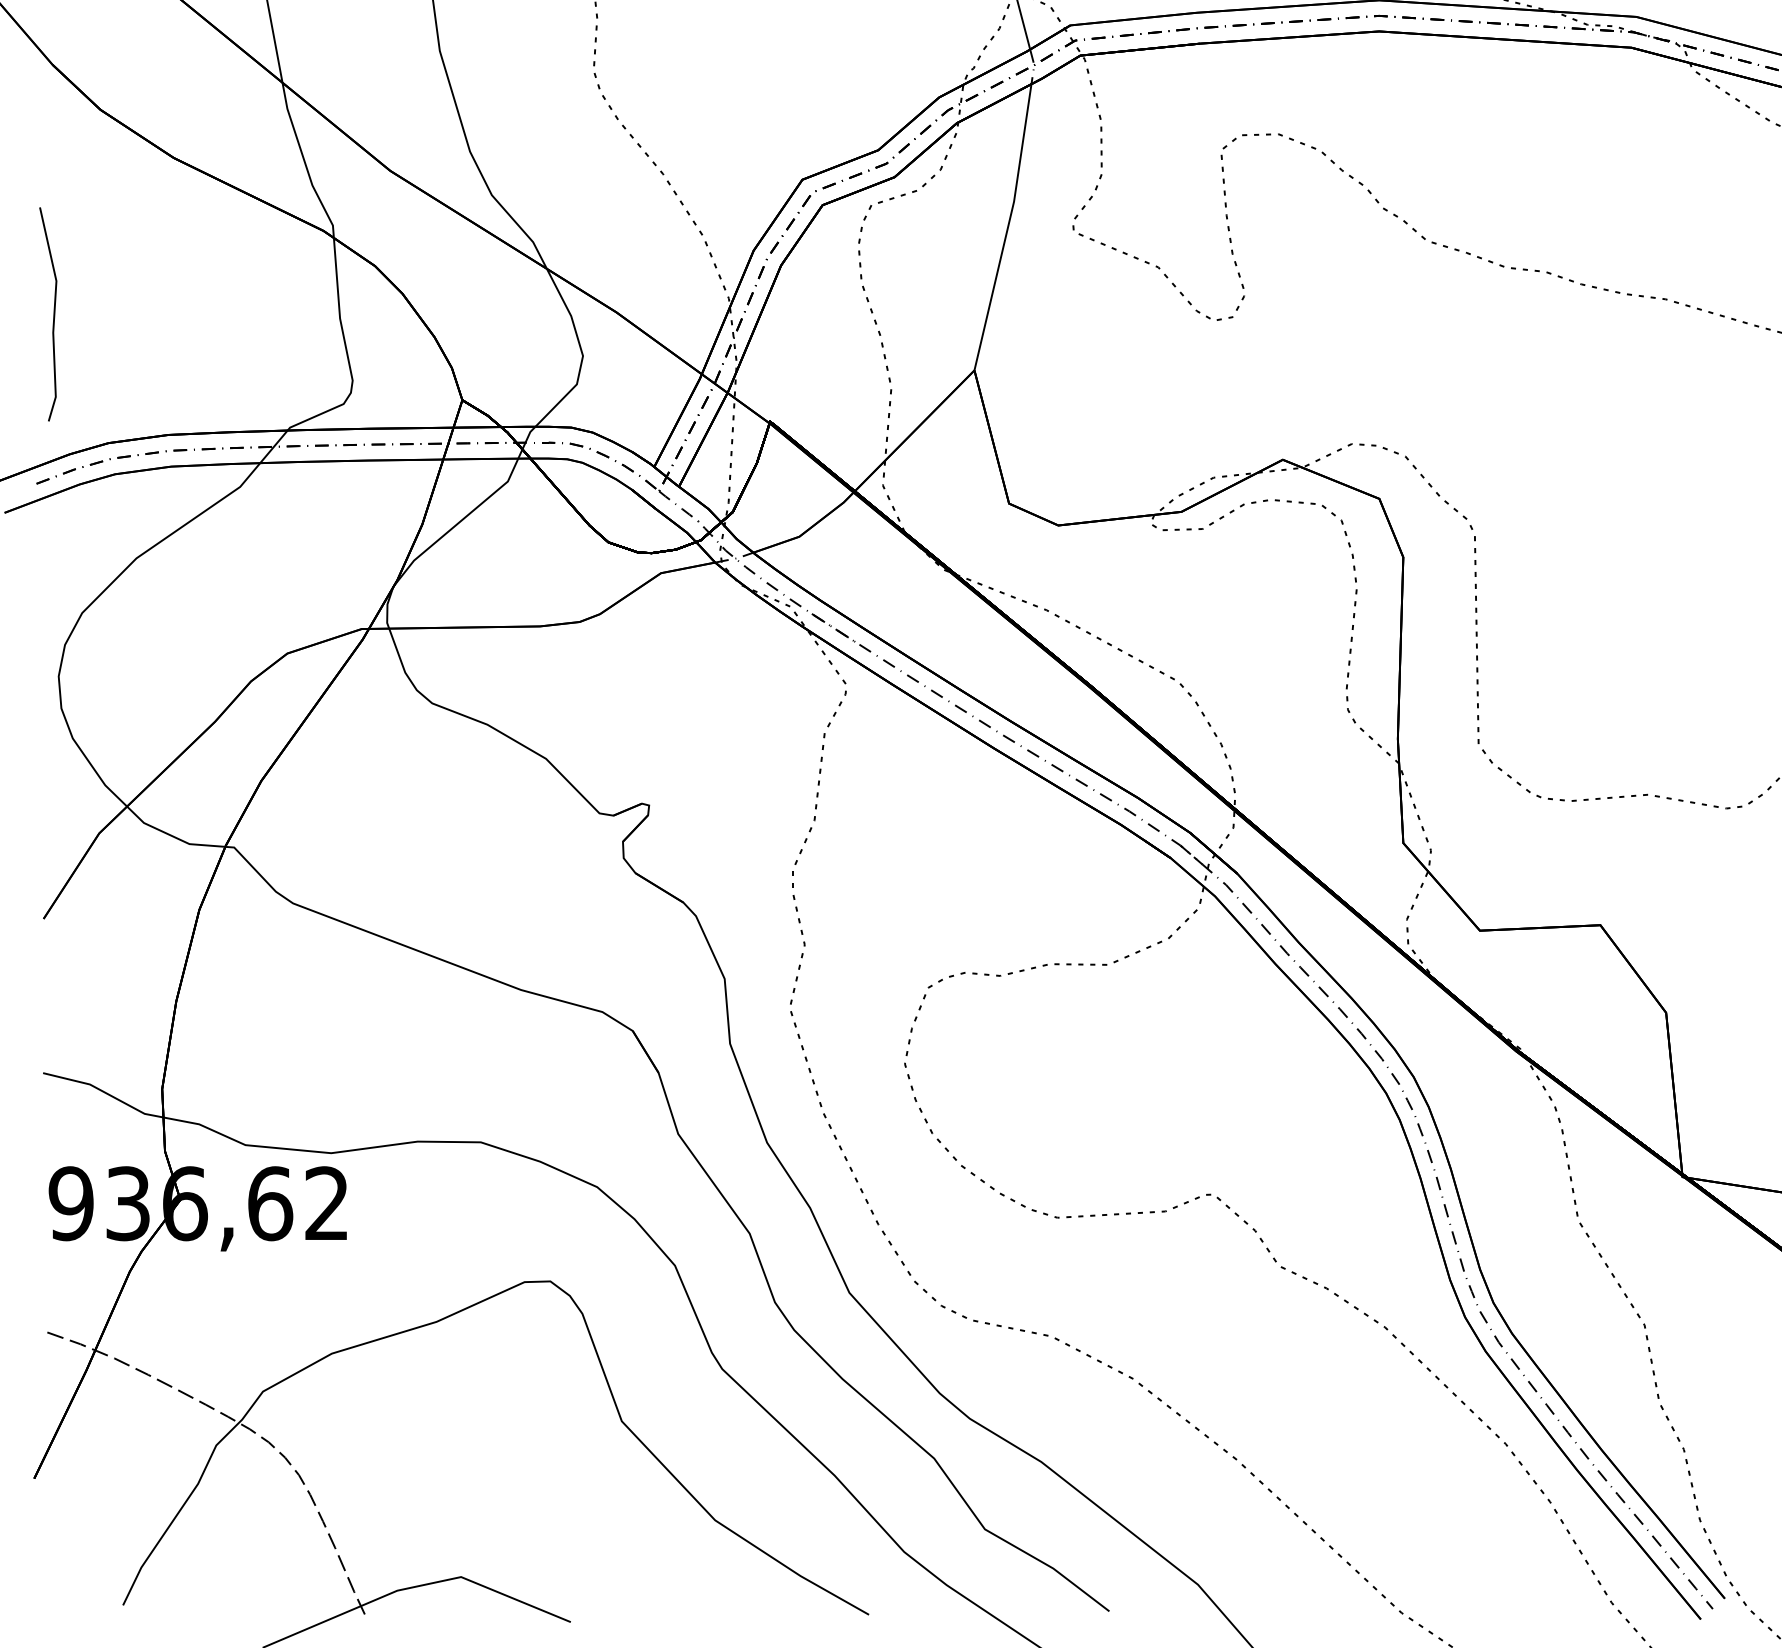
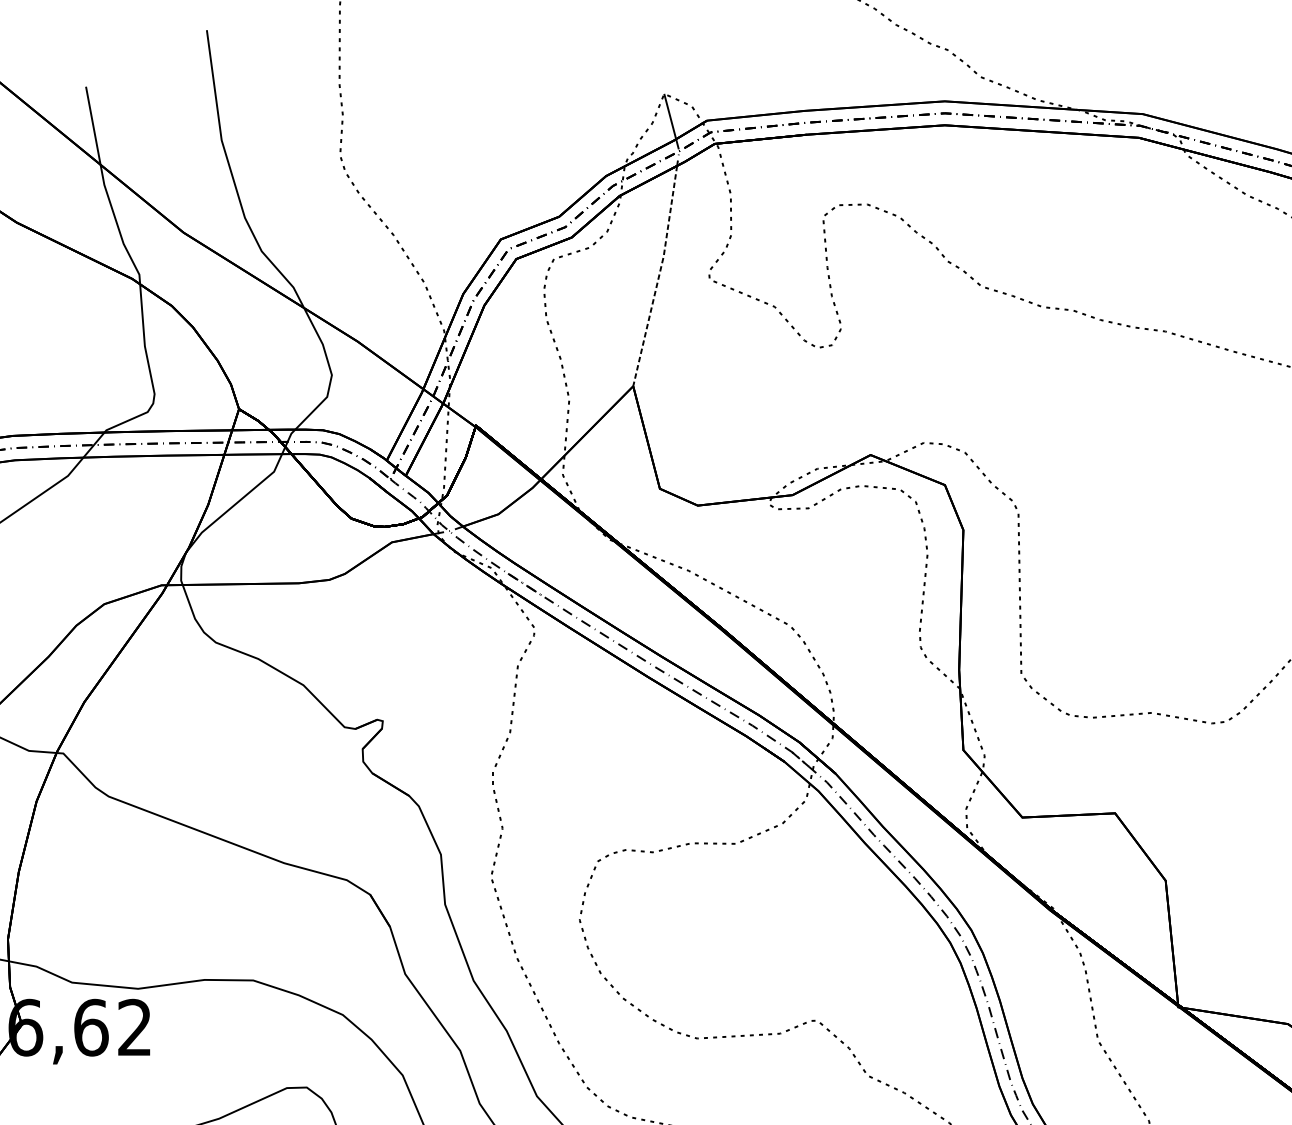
line: (1007, 227) -> (658, 276), solid -> dashed

